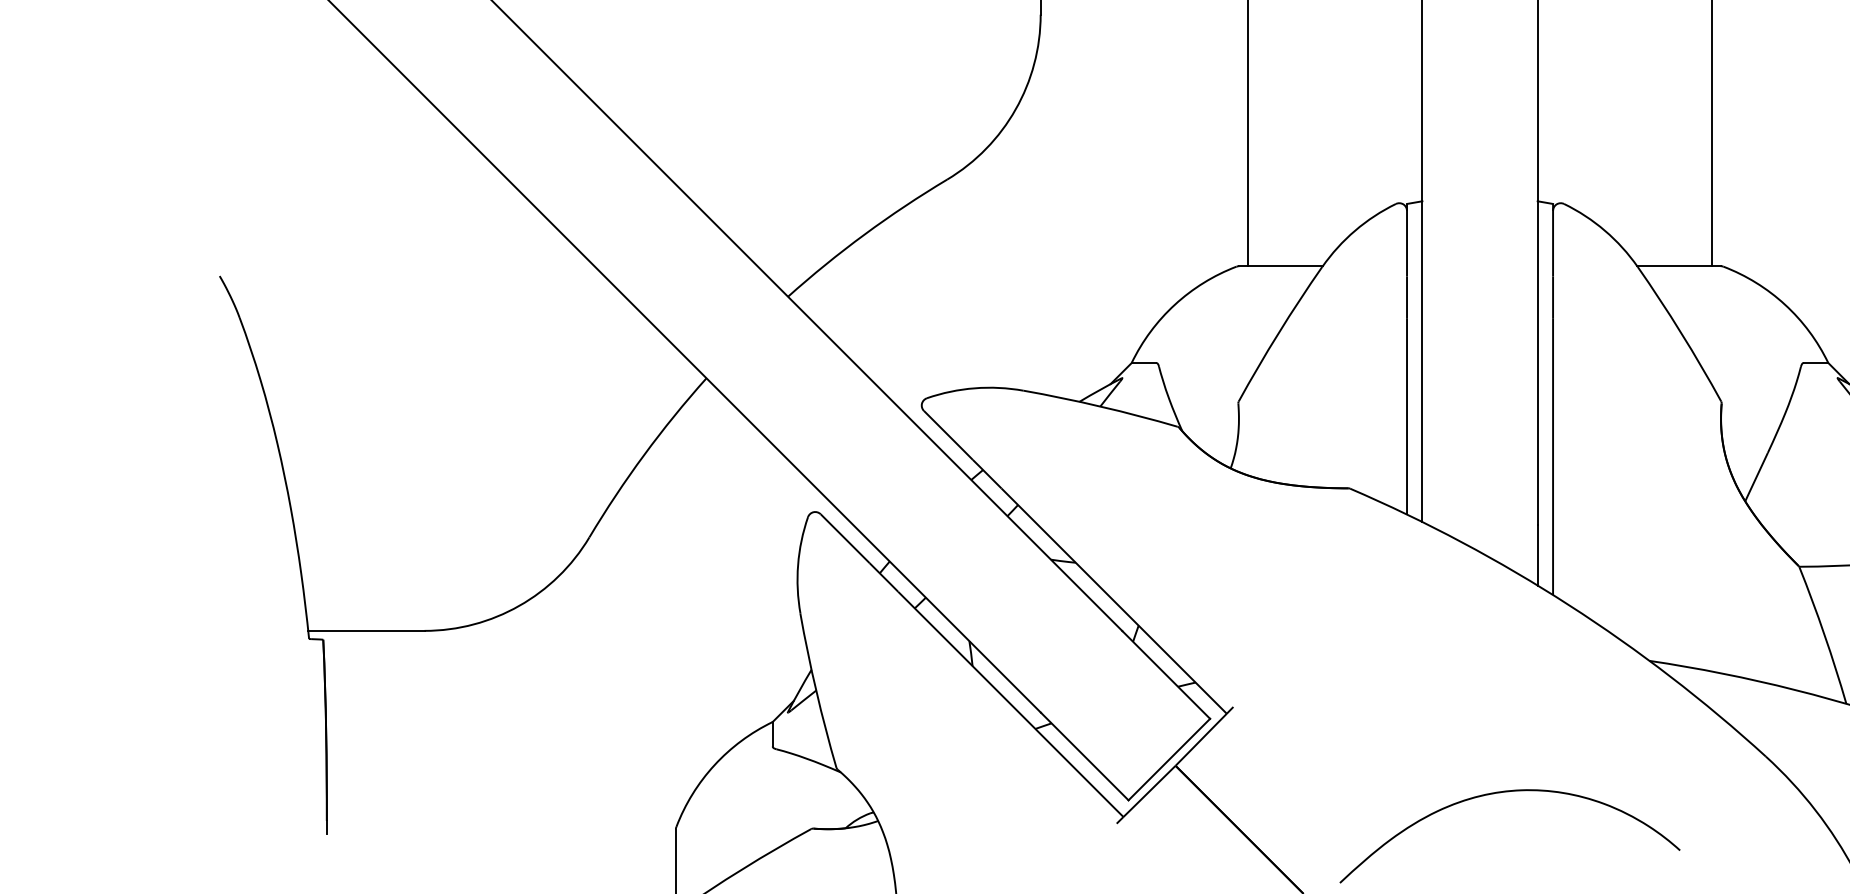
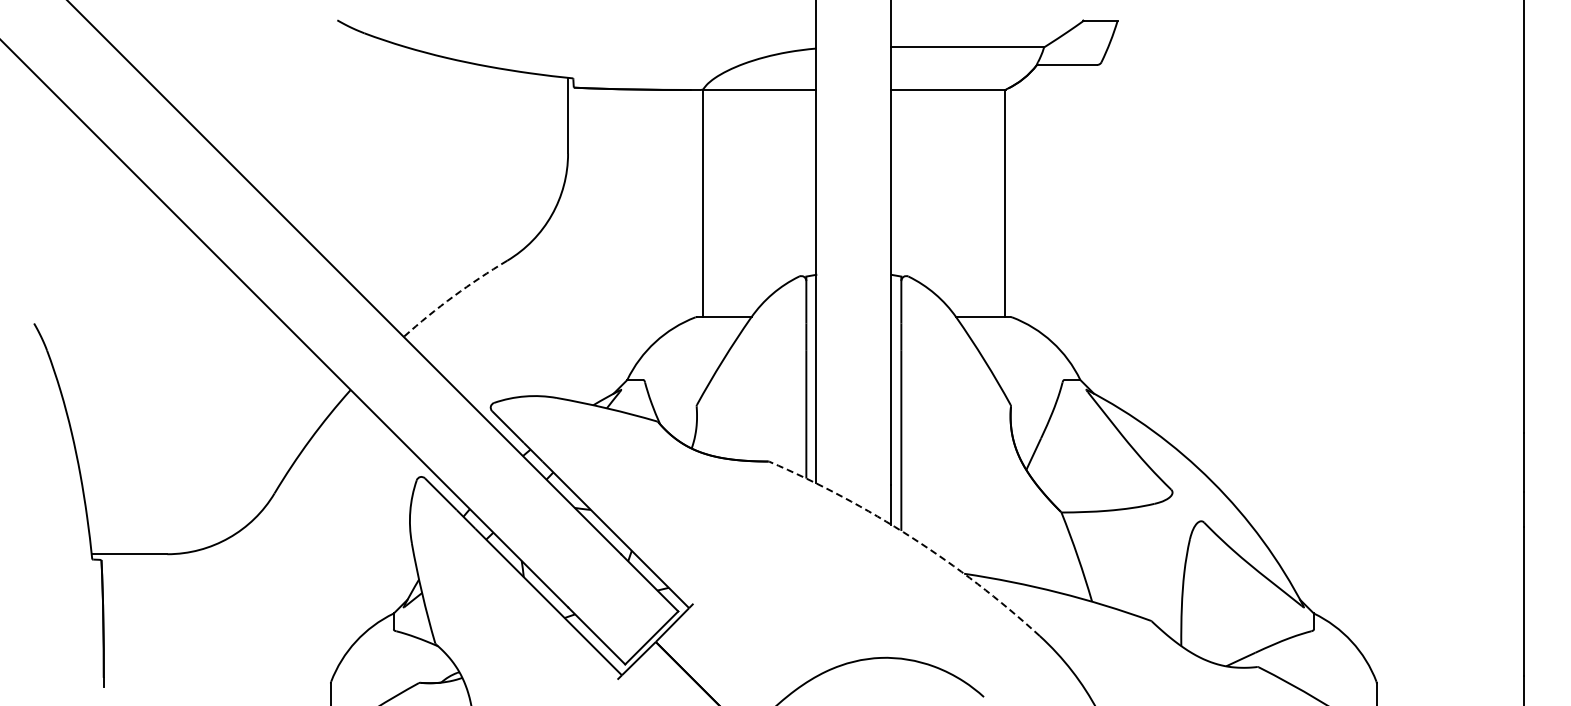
arc: (864, 234) -> (453, 296), solid -> dashed
arc: (1568, 605) -> (911, 537), solid -> dashed

